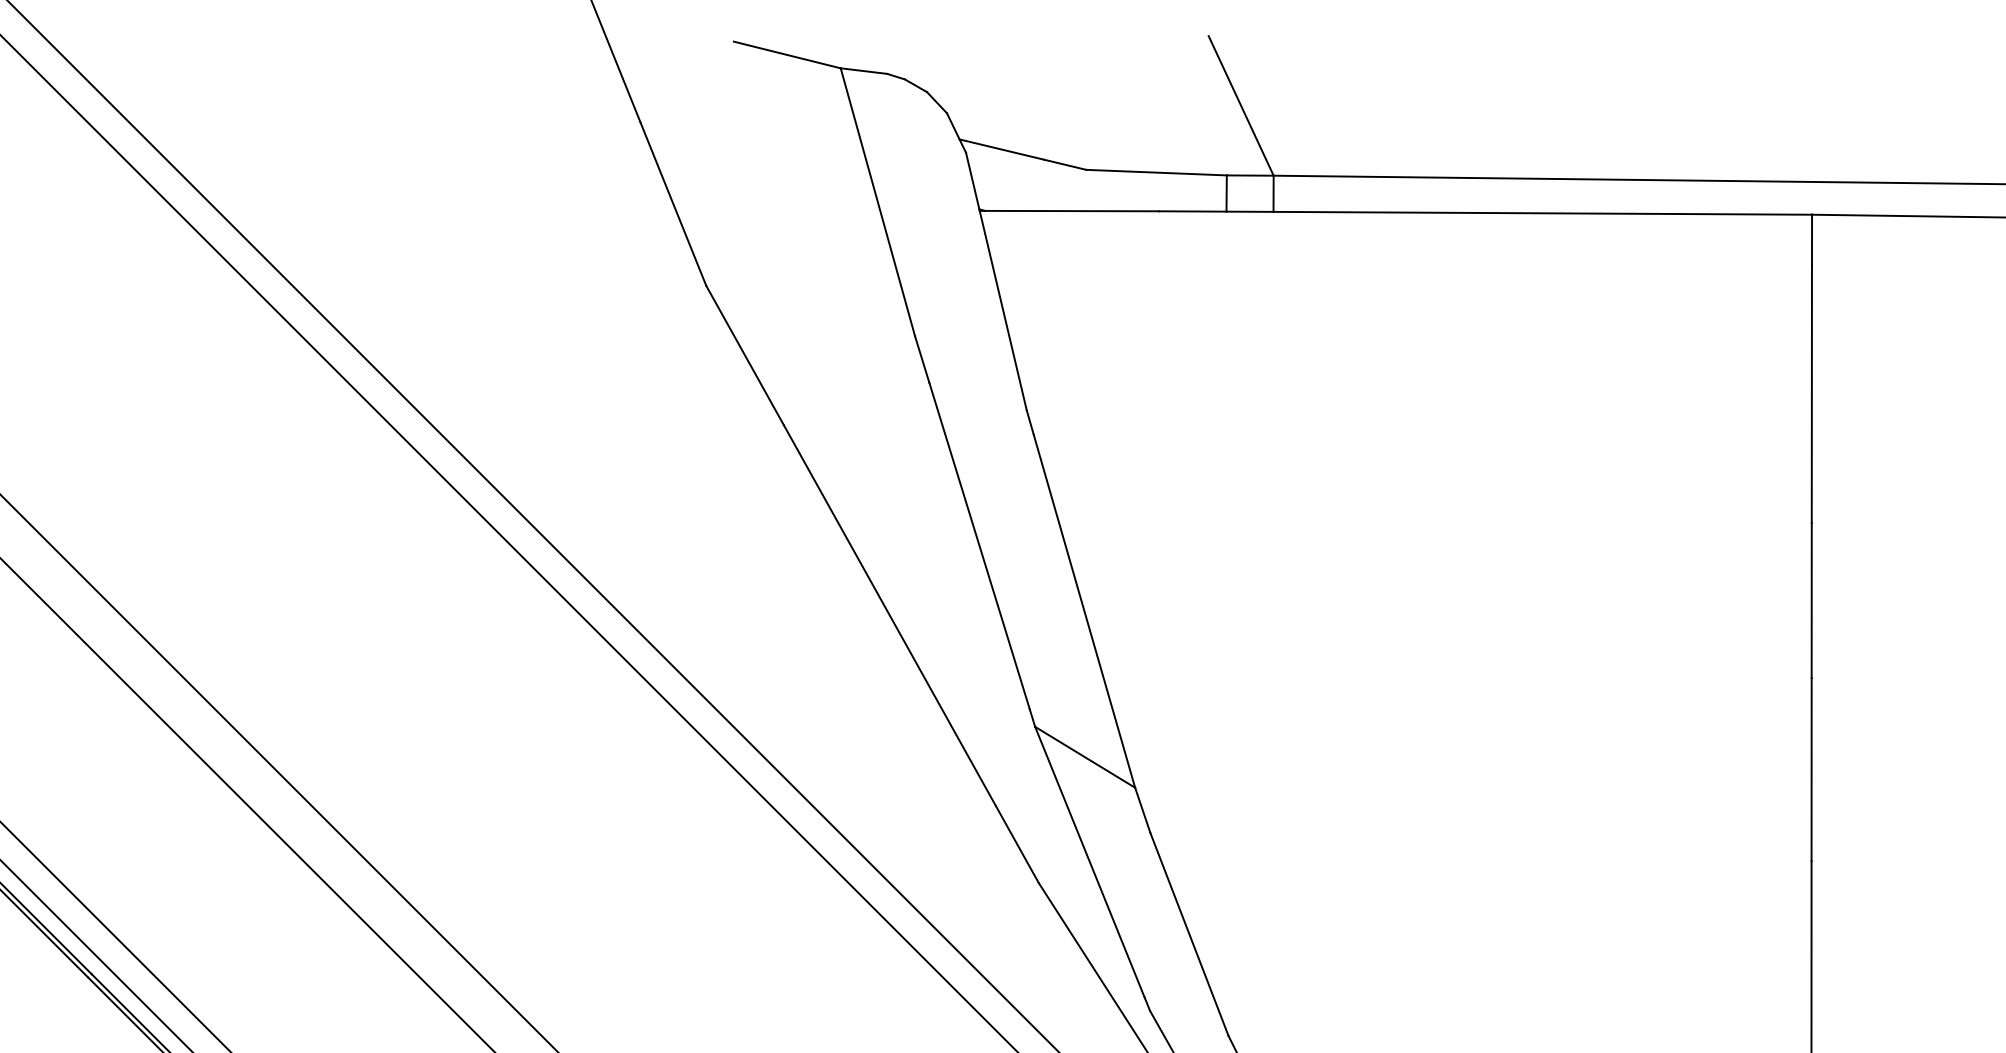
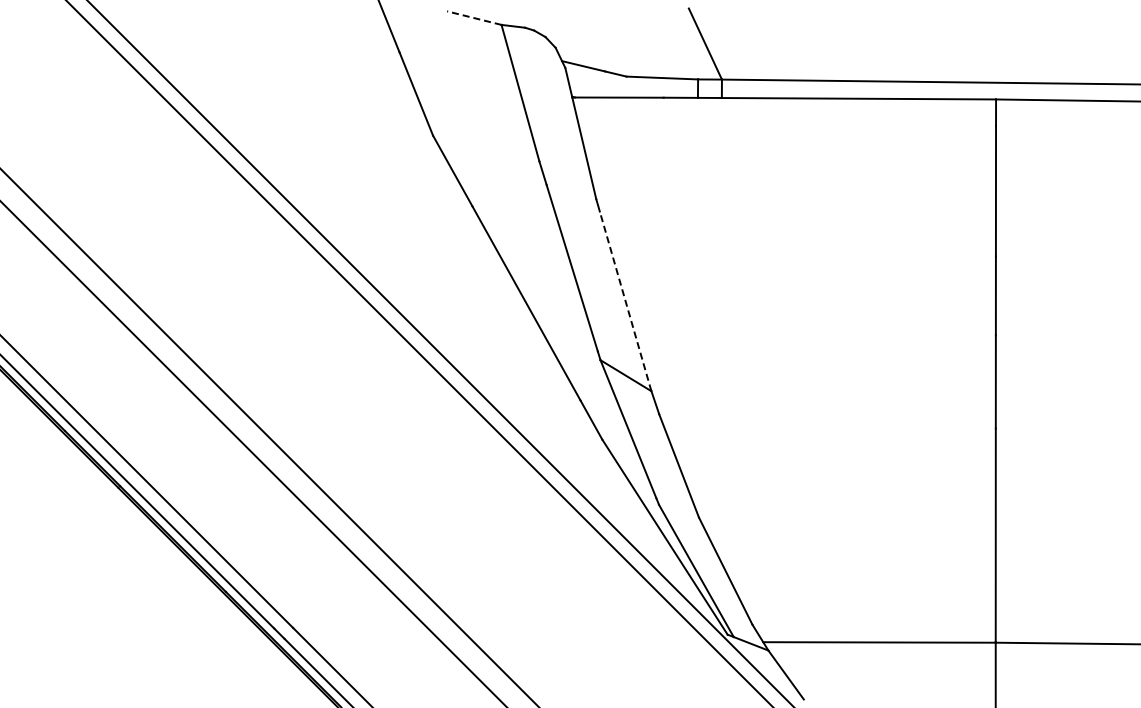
line: (785, 55) -> (473, 18), solid -> dashed
line: (1084, 609) -> (625, 300), solid -> dashed

